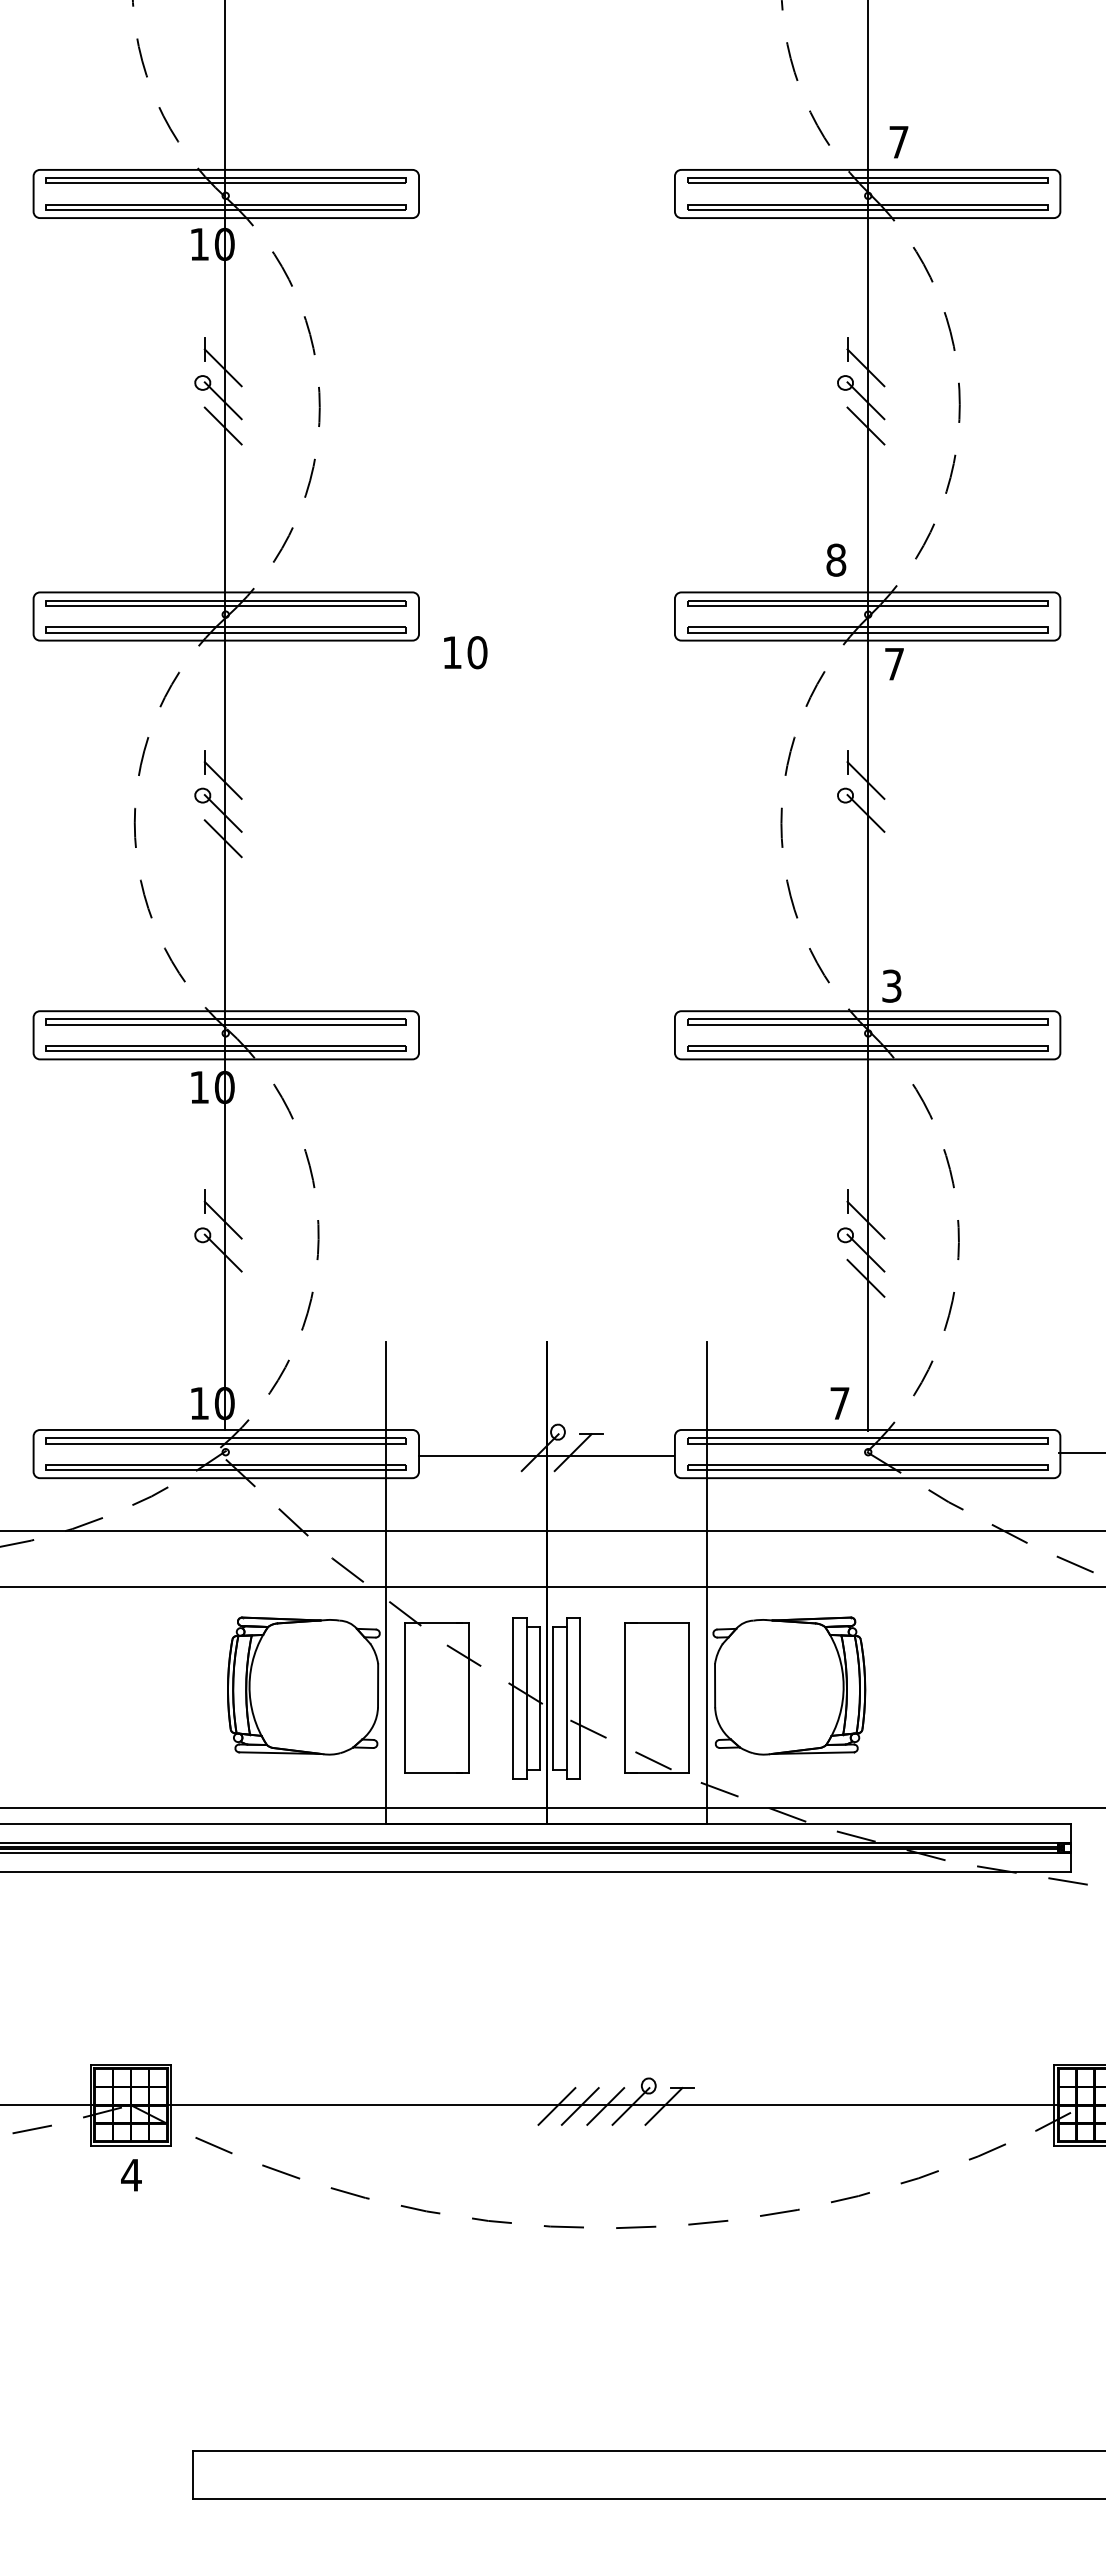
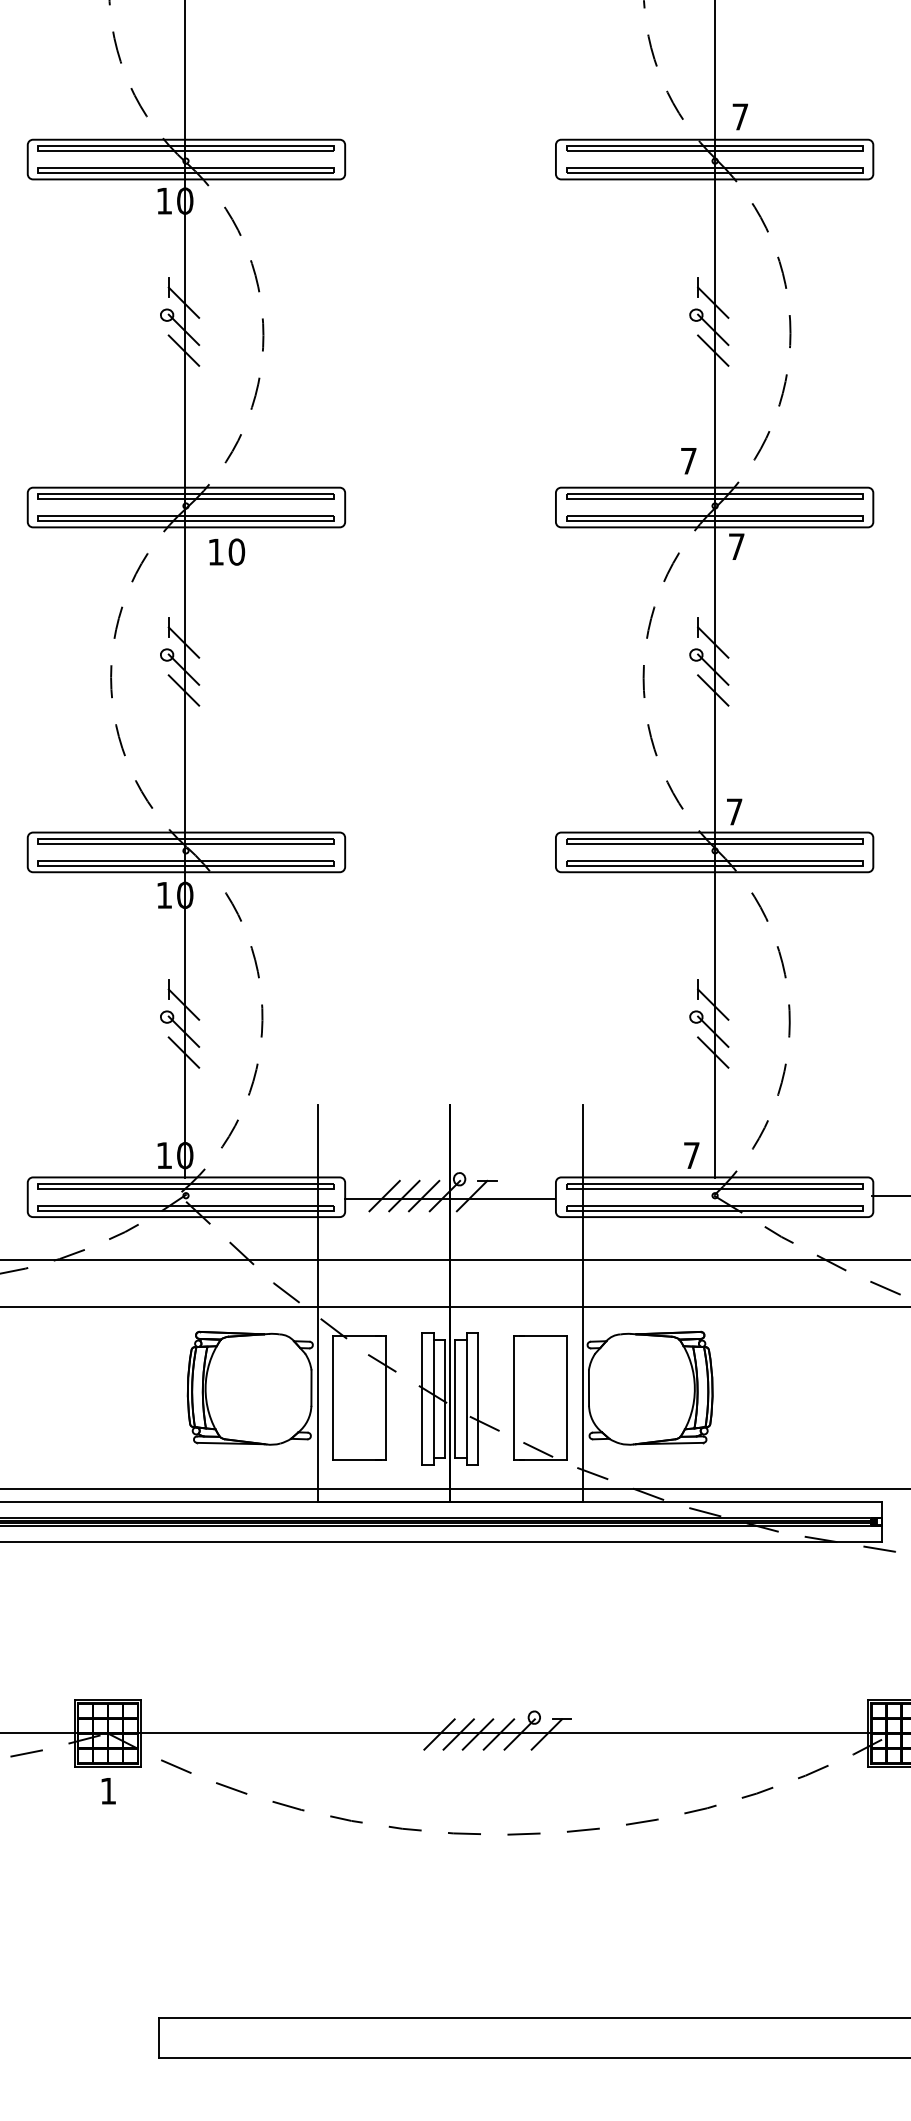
text: (836, 559) -> (688, 460), 8 -> 7
text: (465, 652) -> (226, 551), moved
line: (865, 838) -> (712, 690), added
text: (891, 985) -> (734, 811), 3 -> 7
line: (222, 1277) -> (183, 1051), added
line: (466, 1452) -> (384, 1195), added
line: (490, 1452) -> (404, 1195), added
line: (514, 1452) -> (423, 1195), added
line: (533, 2106) -> (439, 1734), added
text: (131, 2175) -> (108, 1791), 4 -> 1

